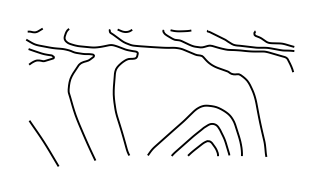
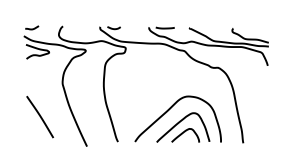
line: (43, 142) -> (39, 116), moved

